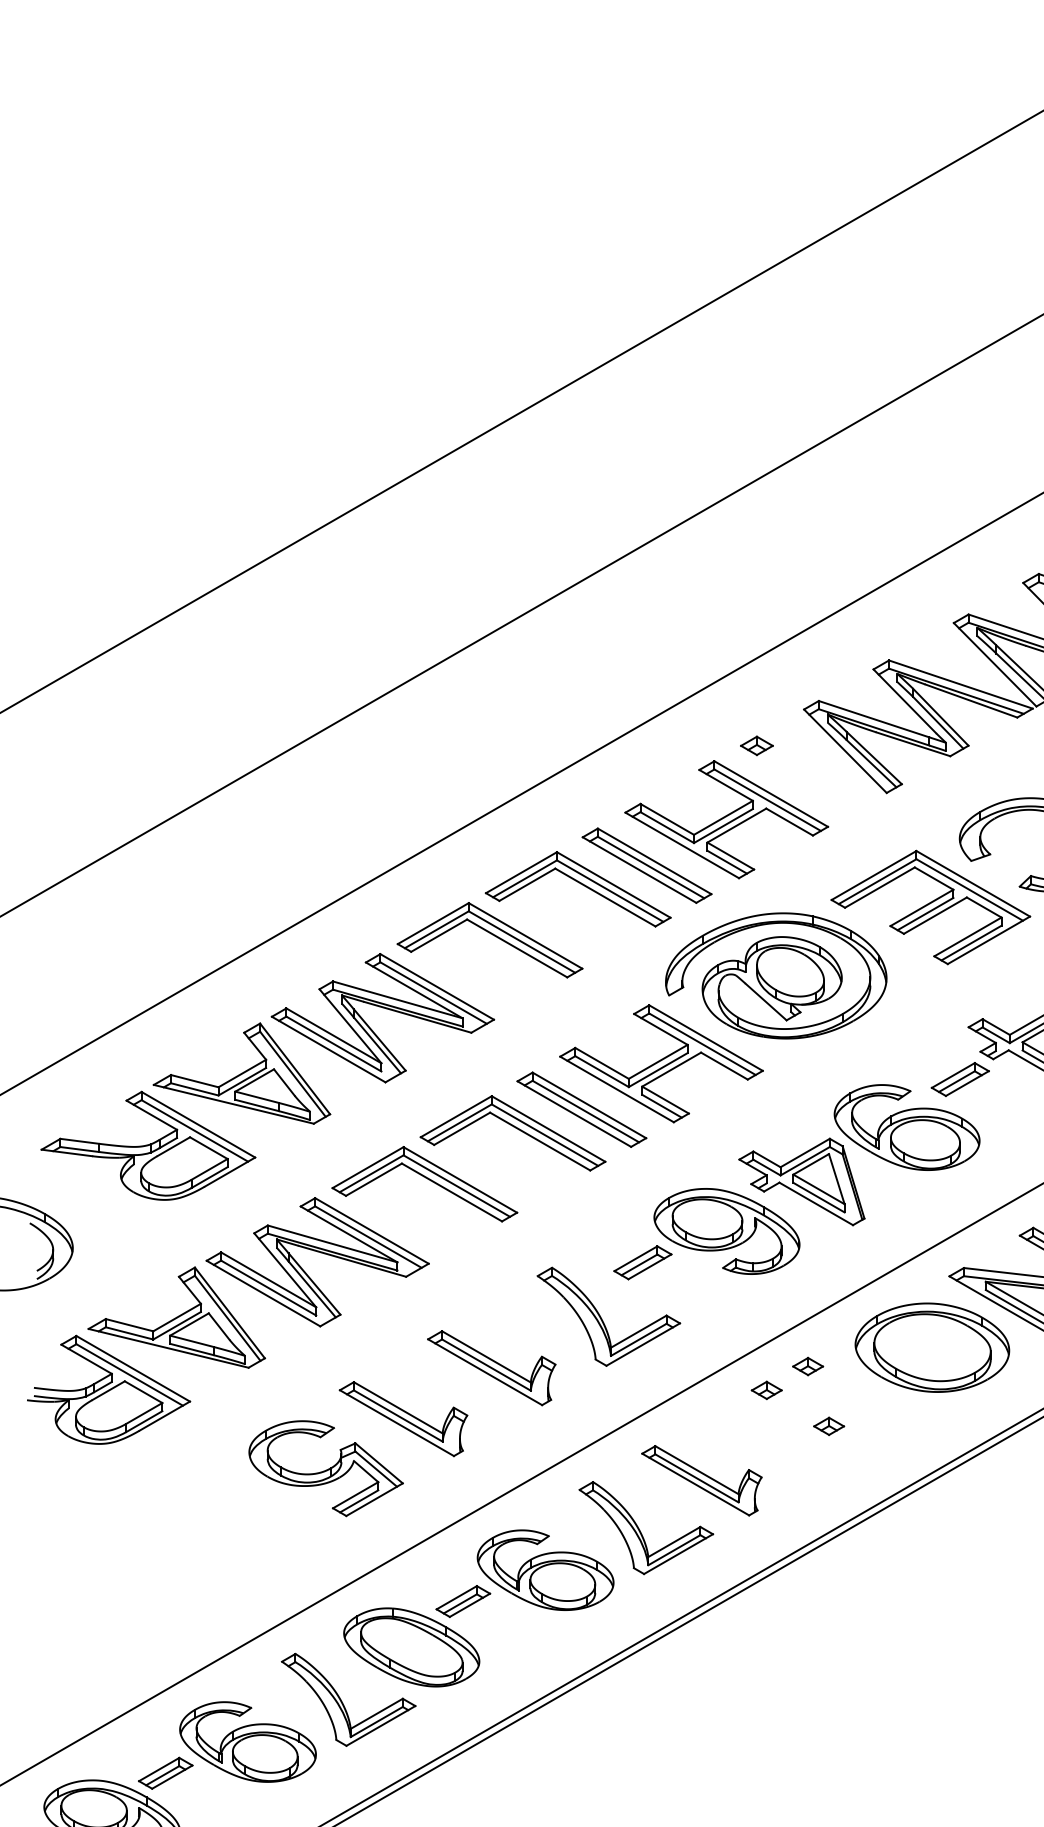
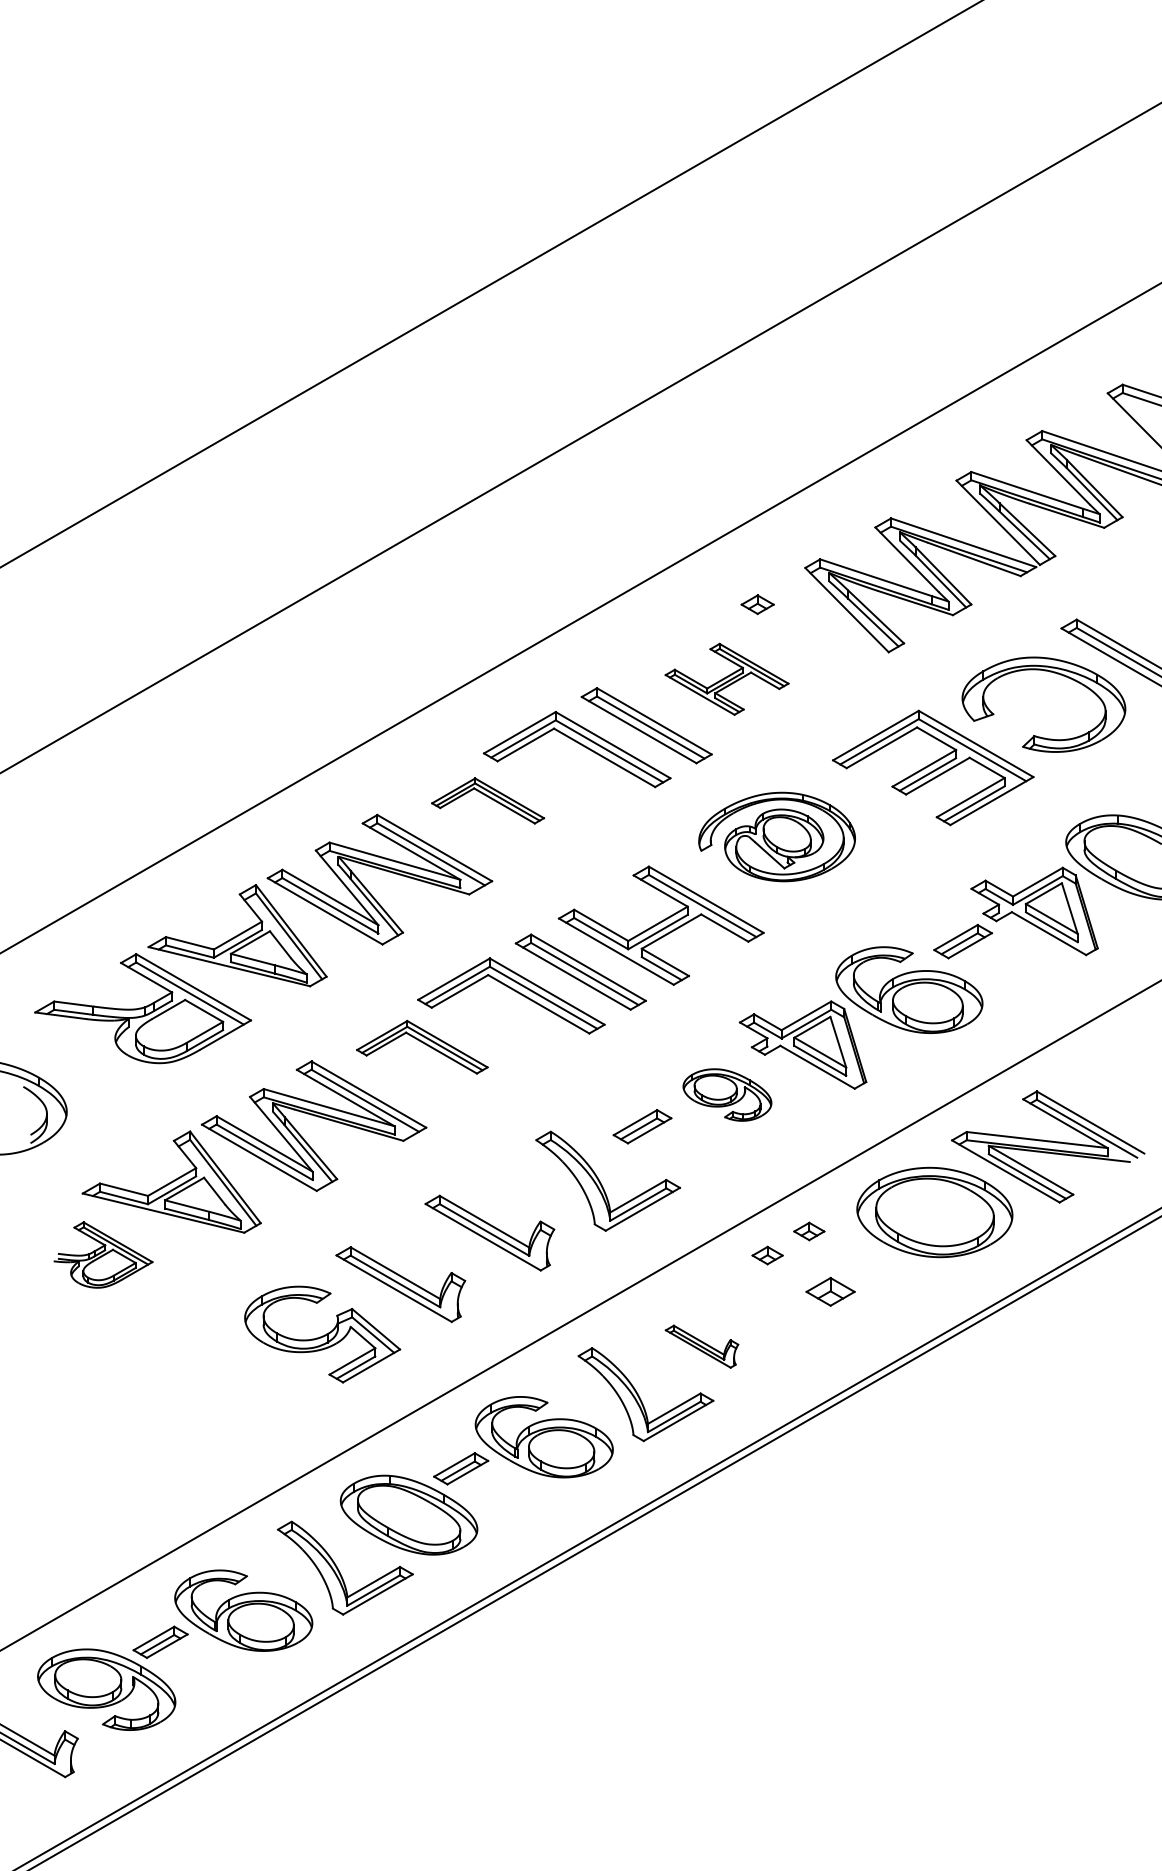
part: (726, 819) -> (726, 679), size x0.6
part: (489, 939) -> (487, 800), size x0.6
part: (775, 975) -> (776, 836), size x0.7
part: (425, 1183) -> (422, 1046), size x0.7
part: (727, 1230) -> (727, 1094), size x0.6
part: (109, 1389) -> (103, 1254), size x0.6
part: (829, 1425) -> (830, 1291), size x1.6
part: (701, 1480) -> (701, 1346), size x0.6

